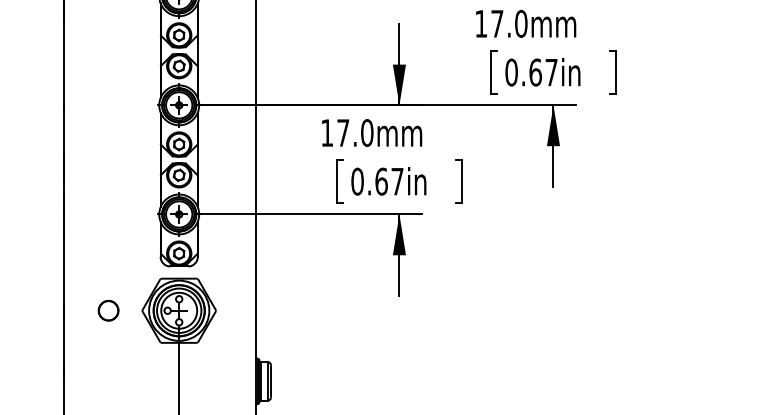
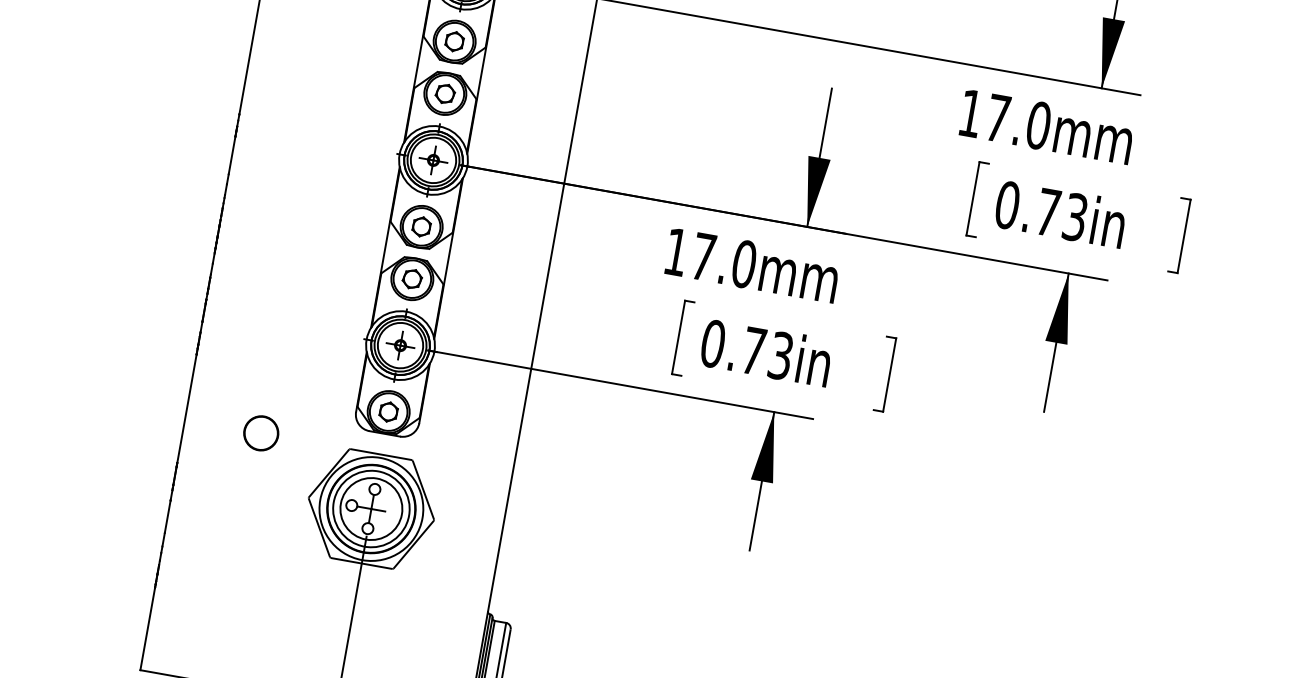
text: (543, 72) -> (1061, 214), 0.67in -> 0.73in
text: (389, 181) -> (767, 353), 0.67in -> 0.73in
part: (108, 310) -> (261, 432), moved

